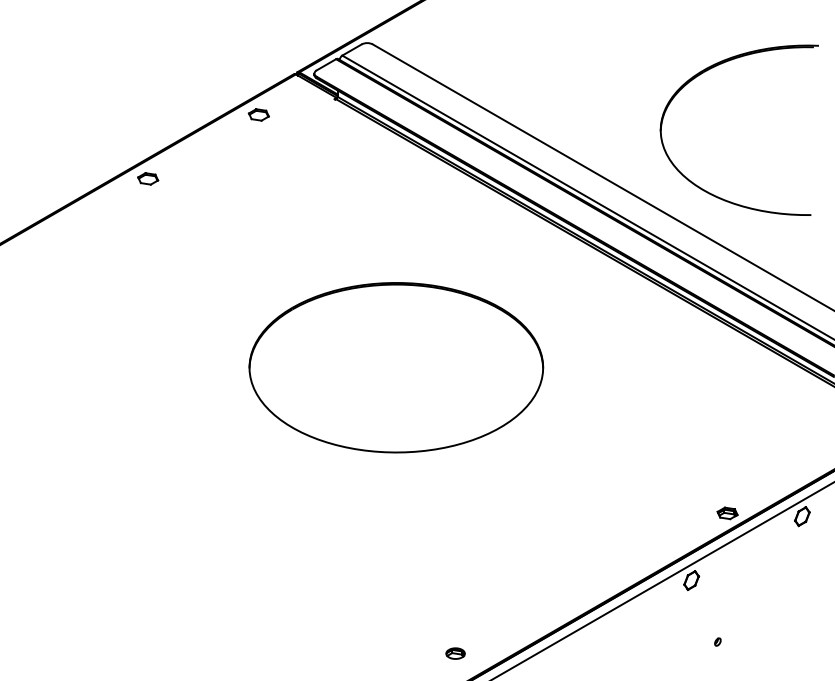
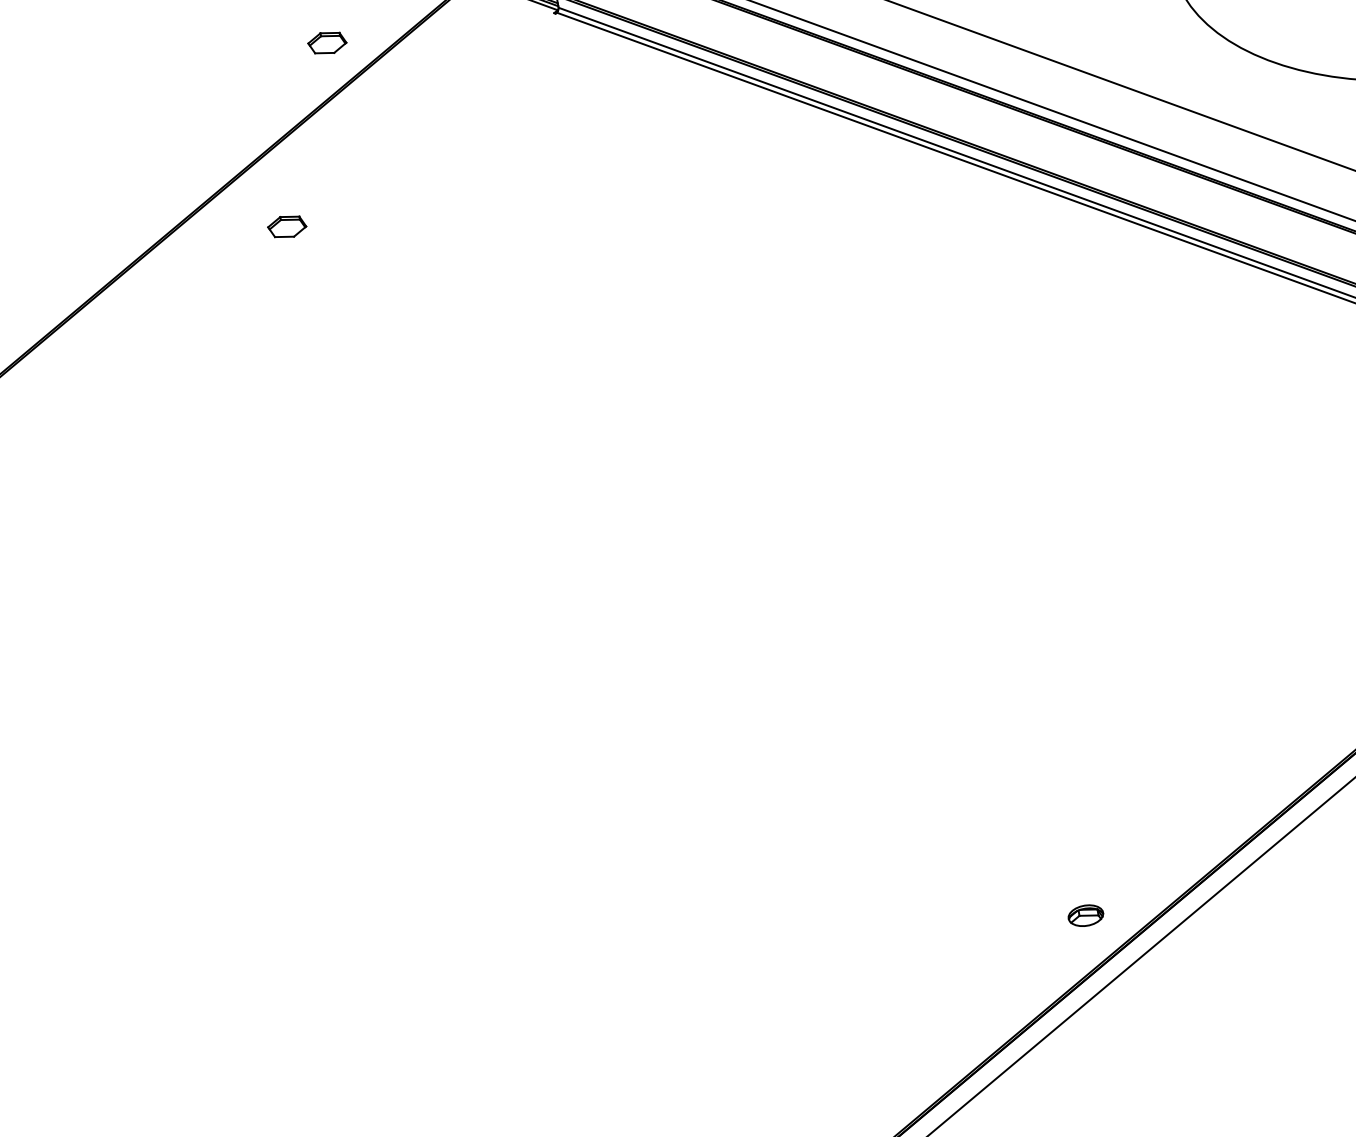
part: (258, 114) -> (326, 42), moved
part: (148, 178) -> (287, 226), moved
part: (396, 367) -> (757, 492), removed
part: (455, 653) -> (1085, 915), moved

